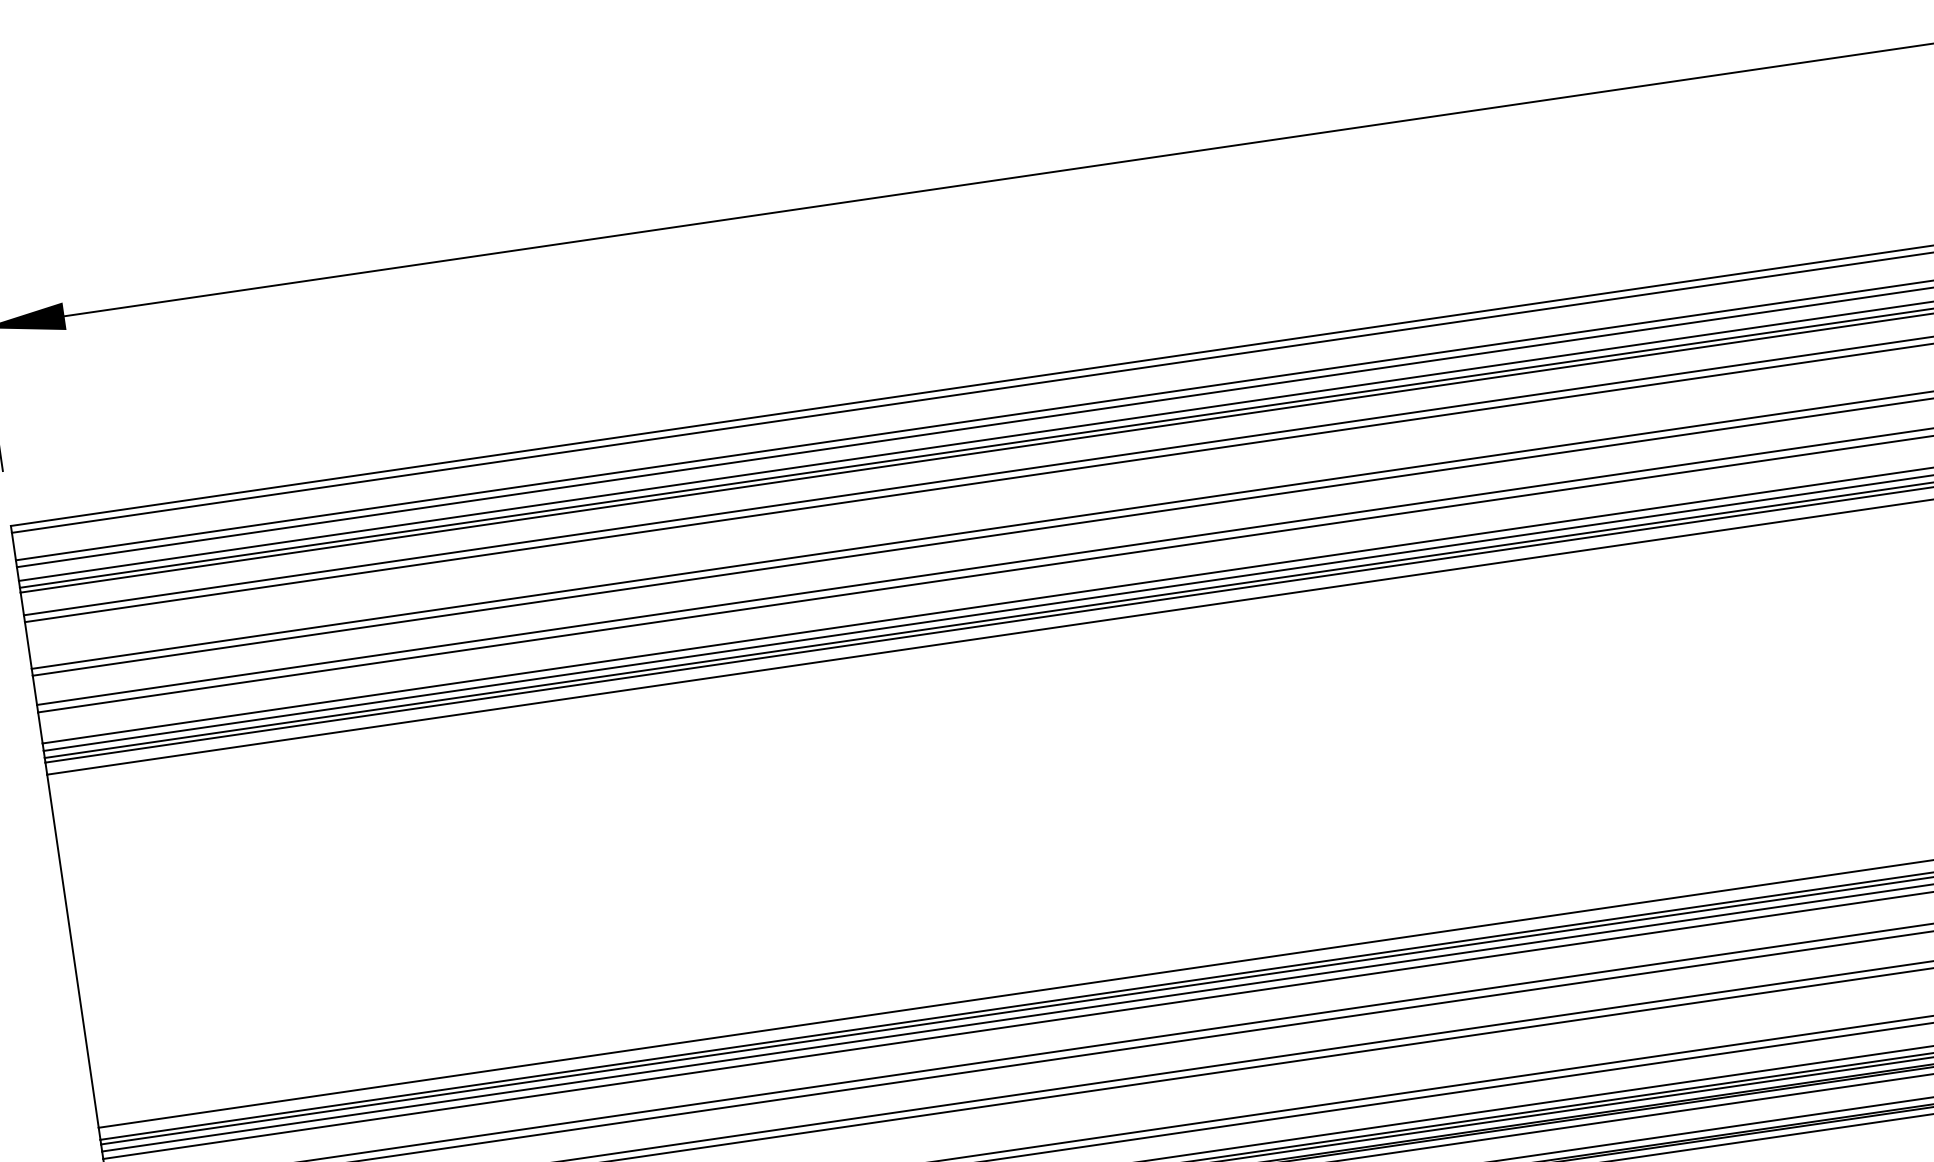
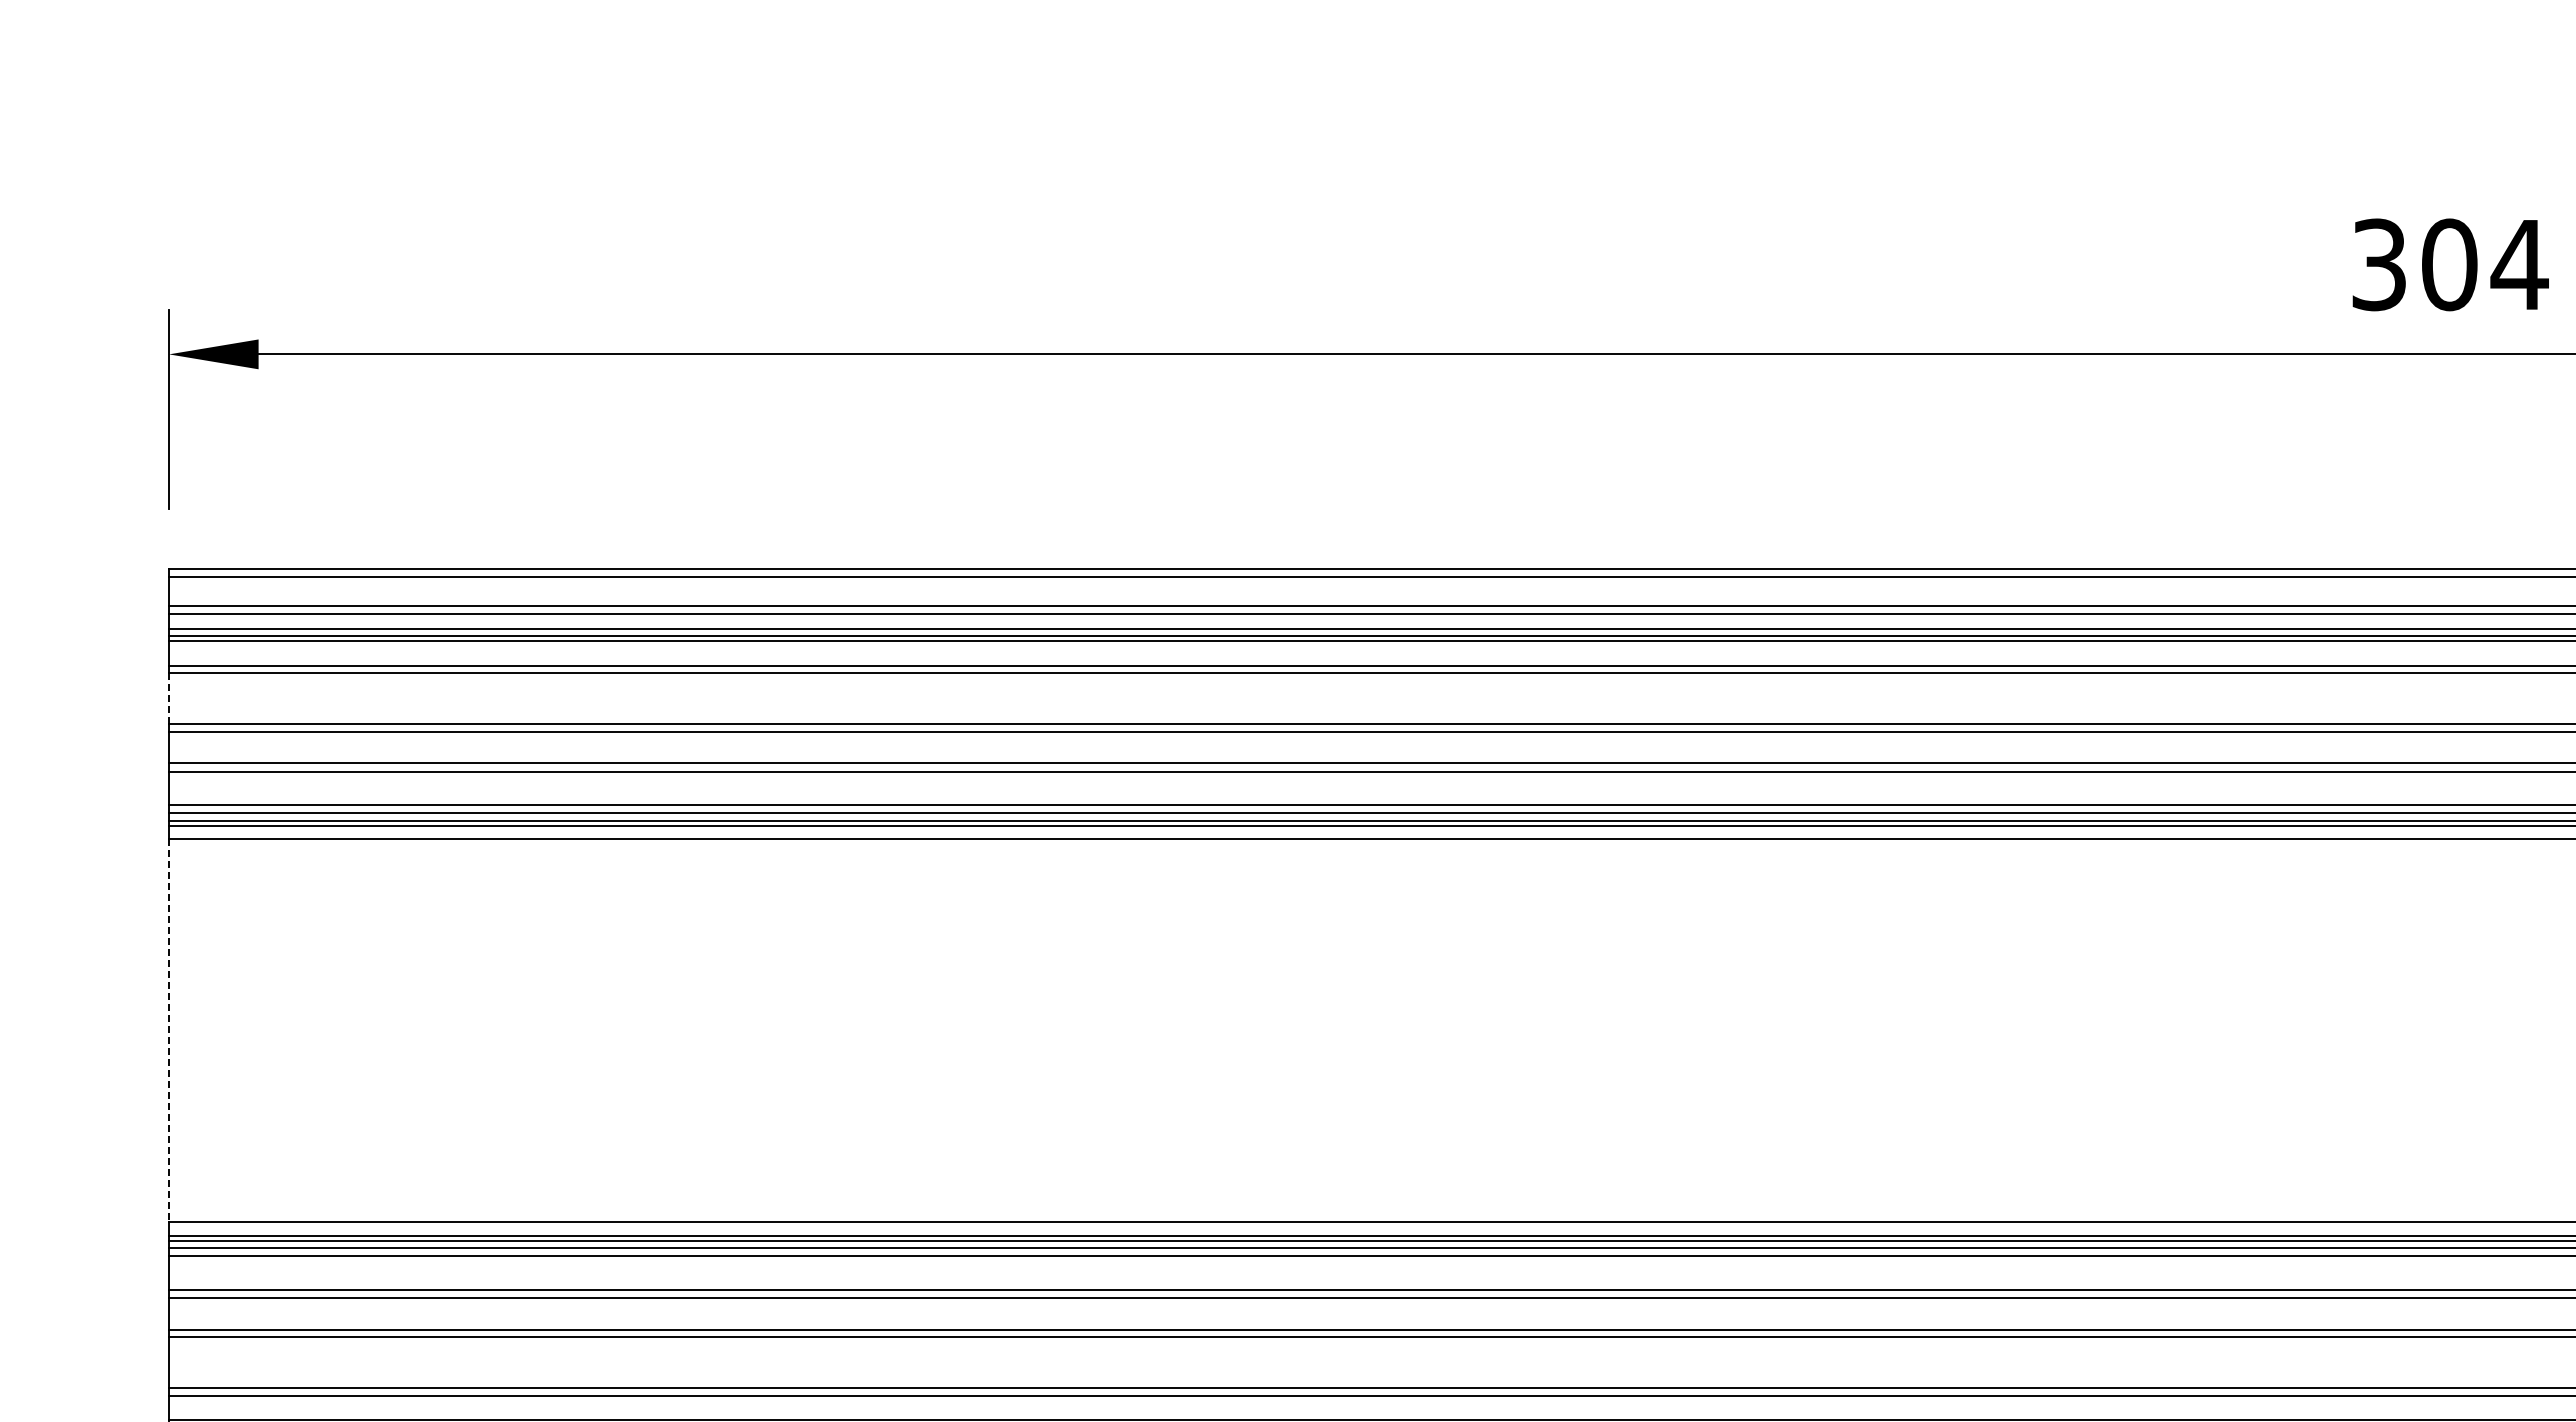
line: (28, 646) -> (169, 699), solid -> dashed
line: (73, 950) -> (169, 1030), solid -> dashed

